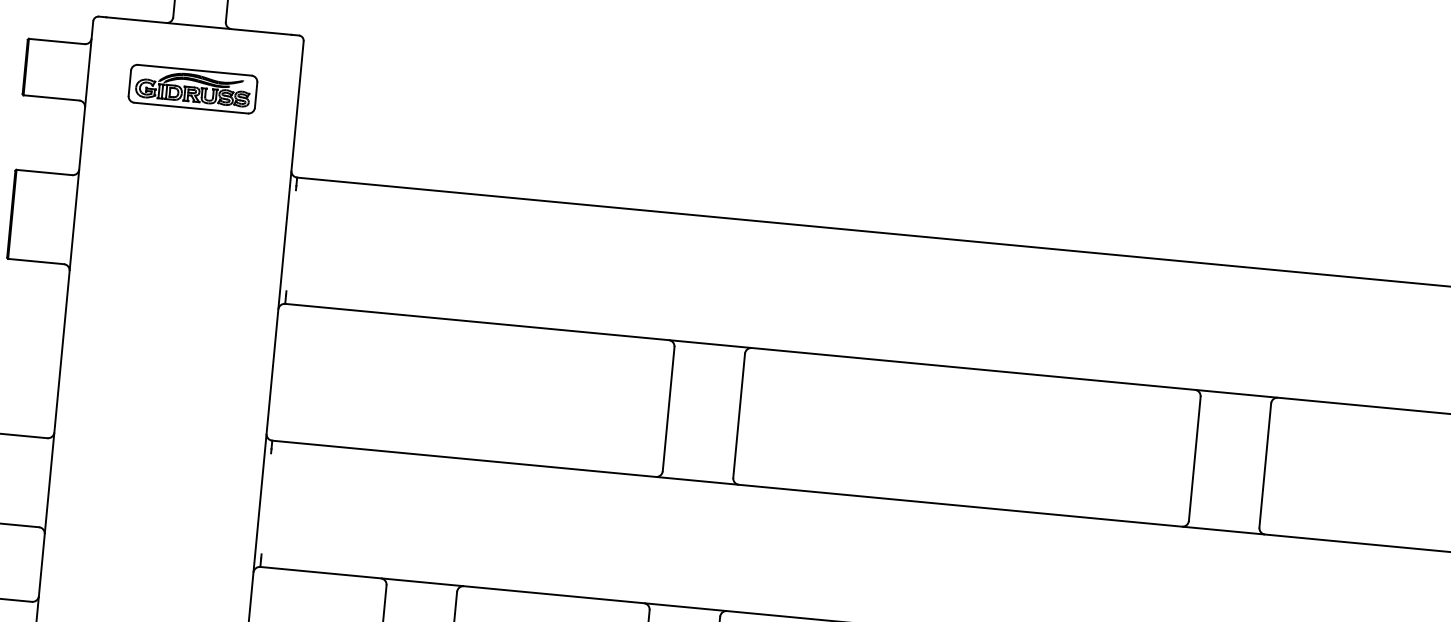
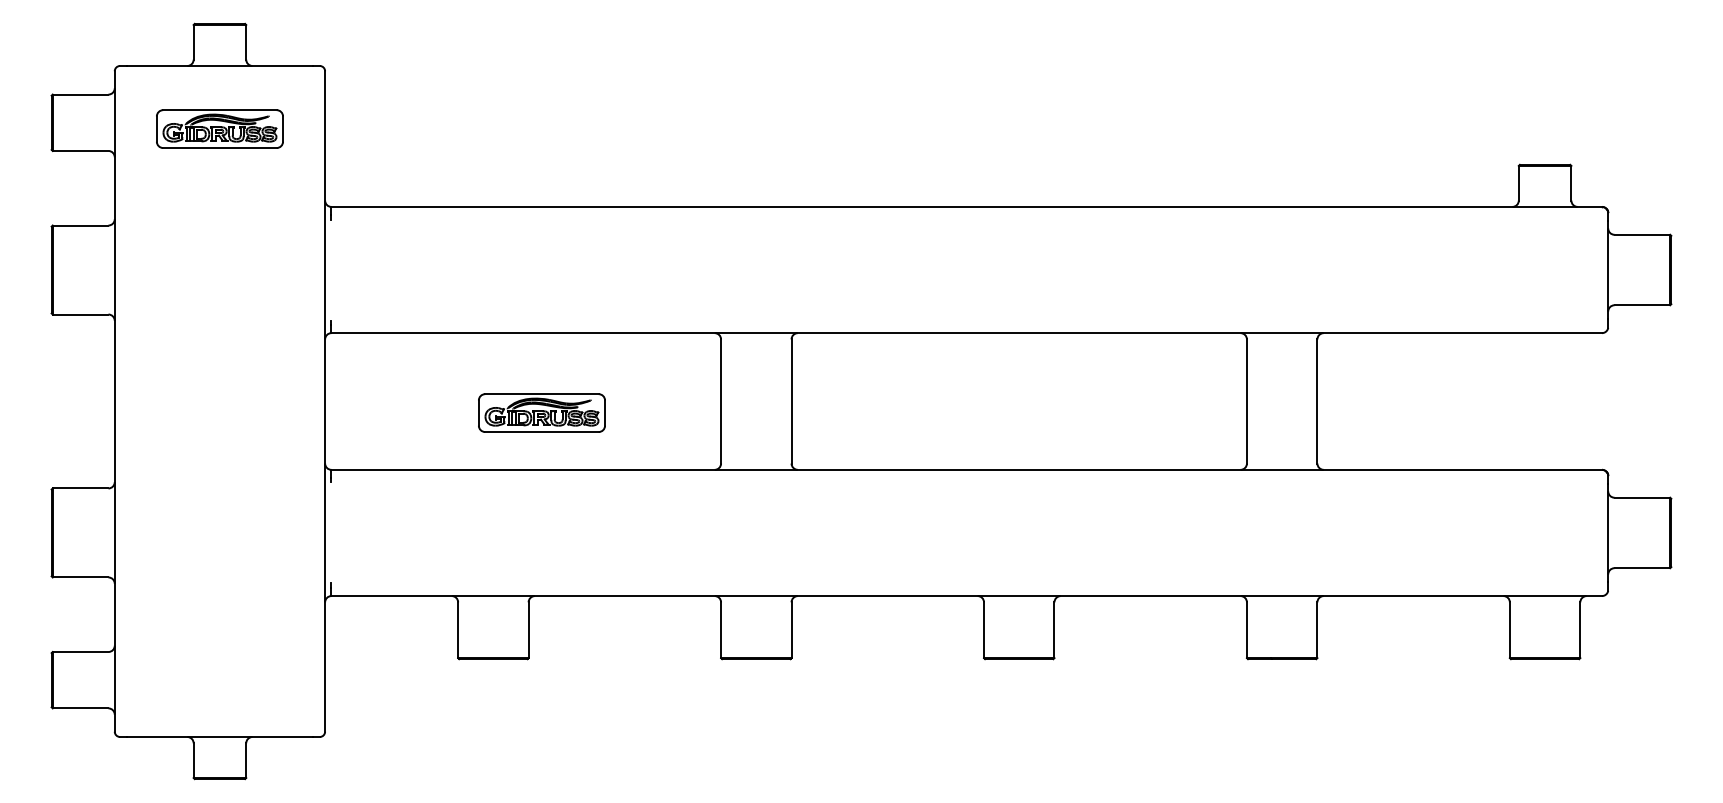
part: (487, 403) -> (541, 412), added

